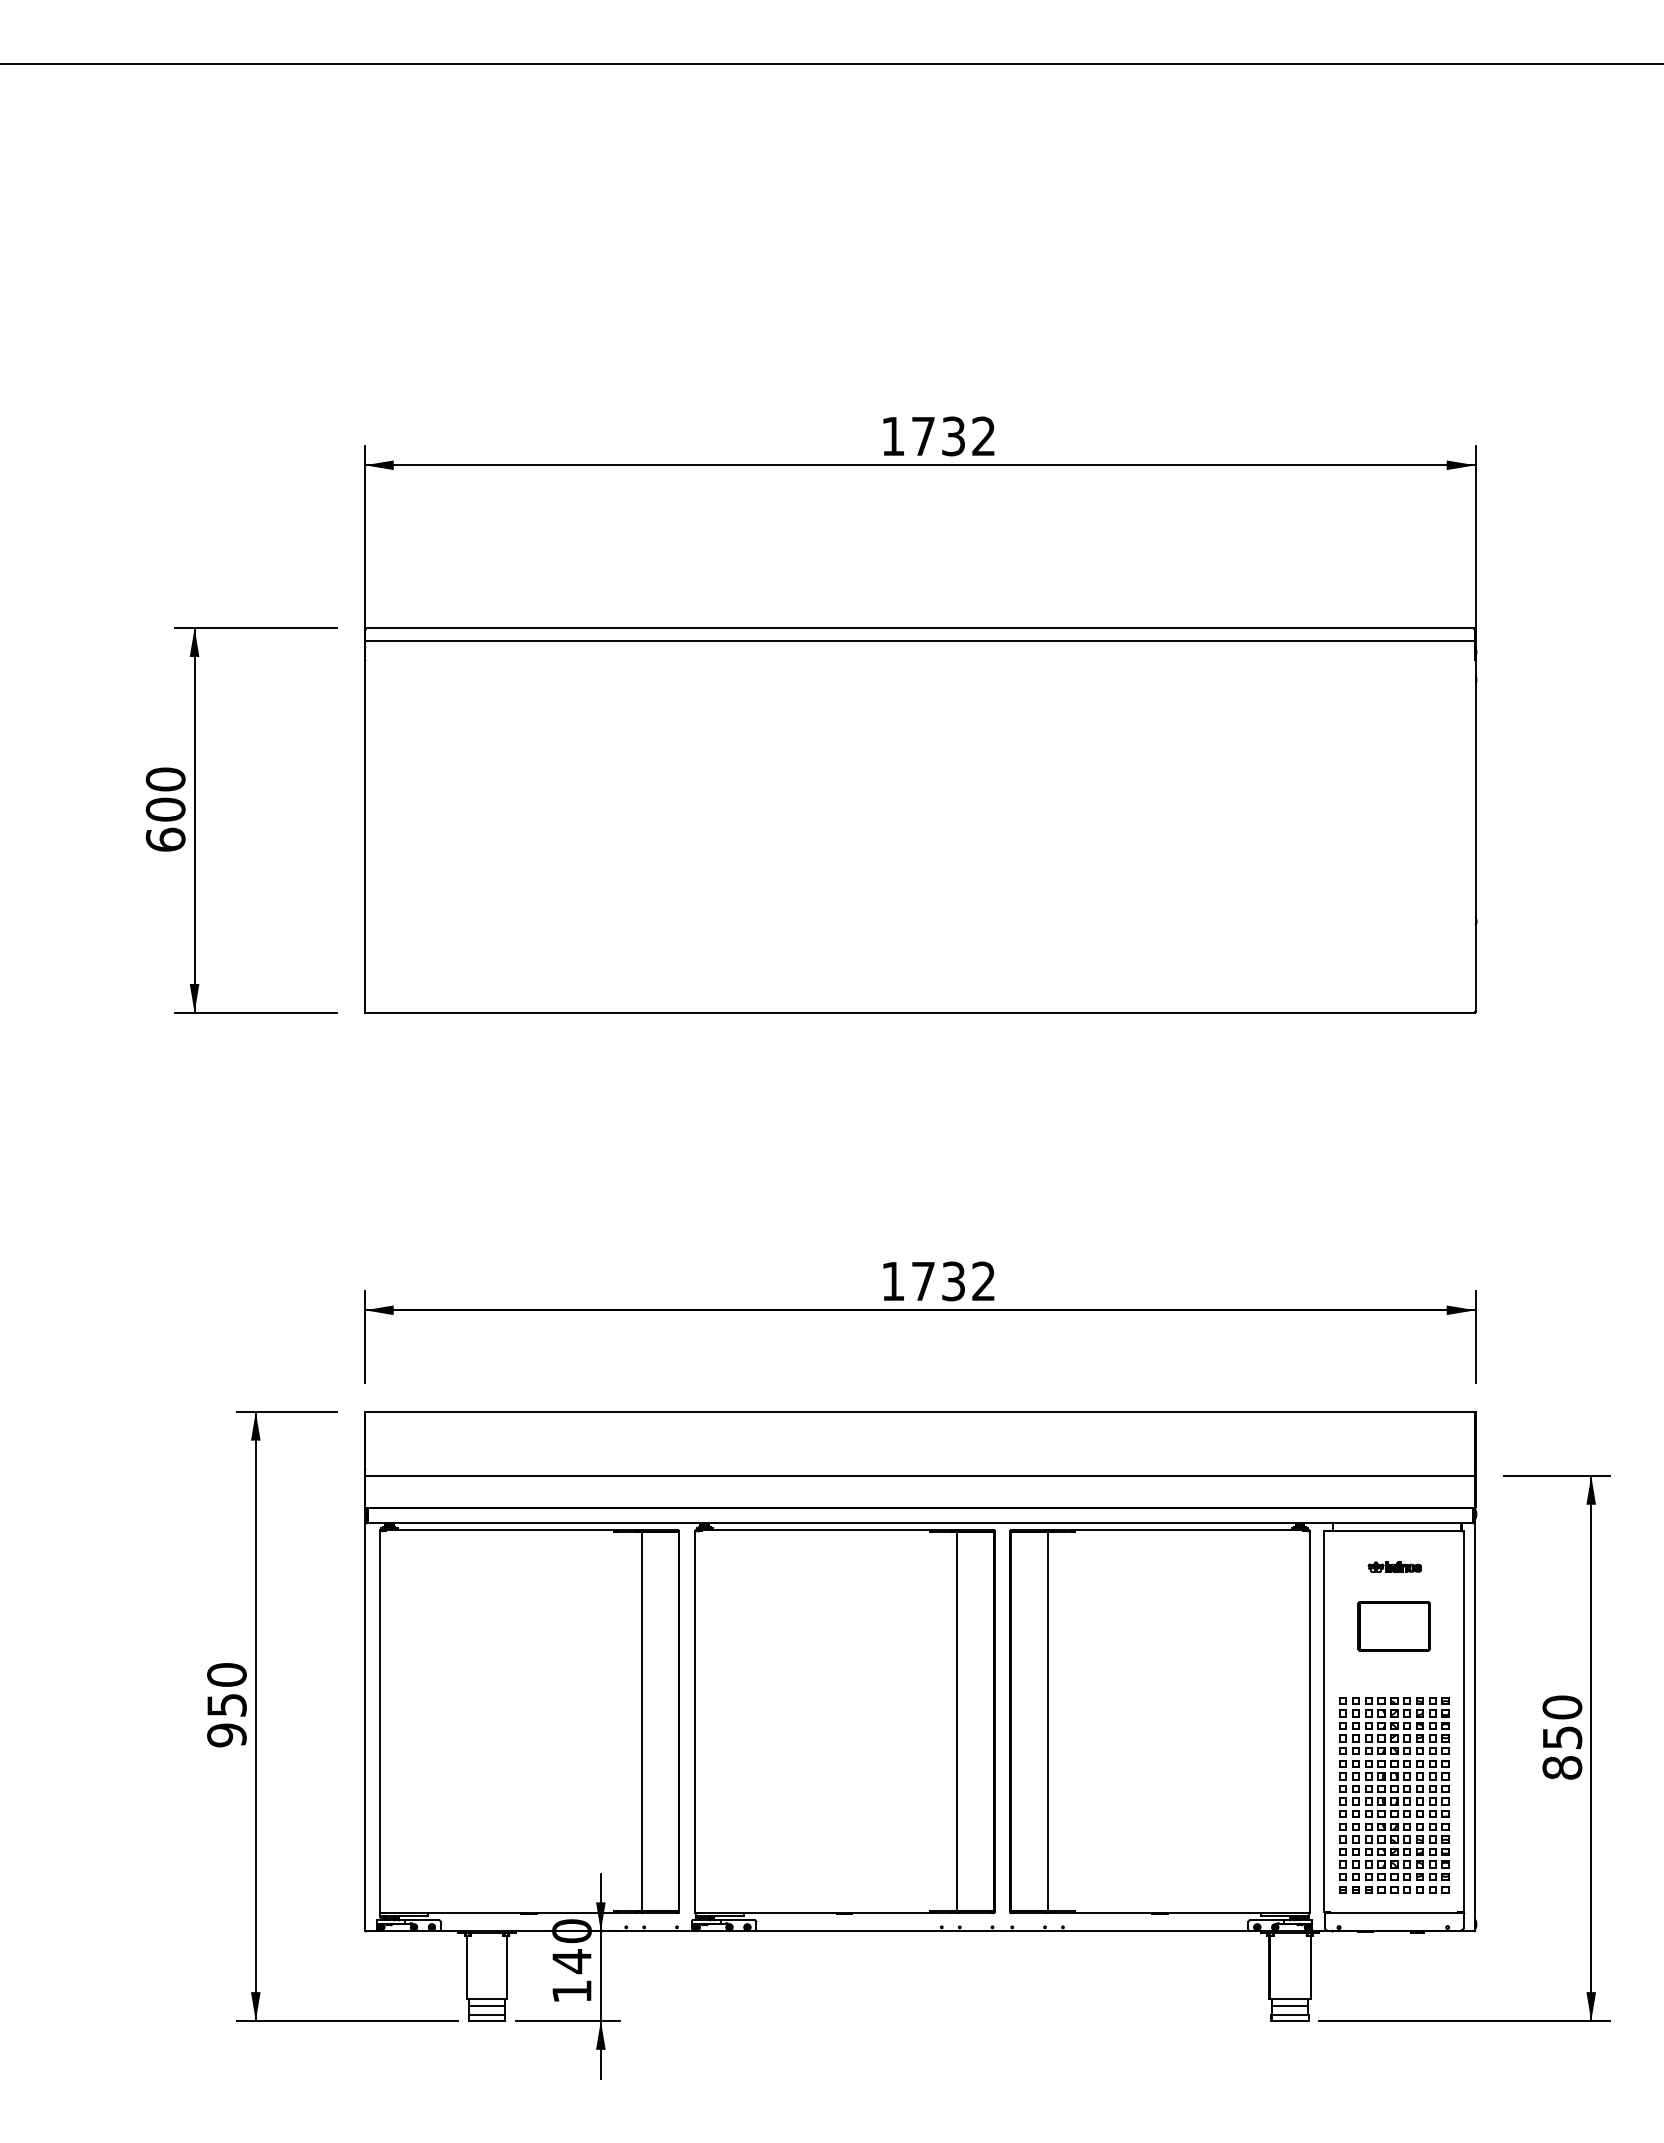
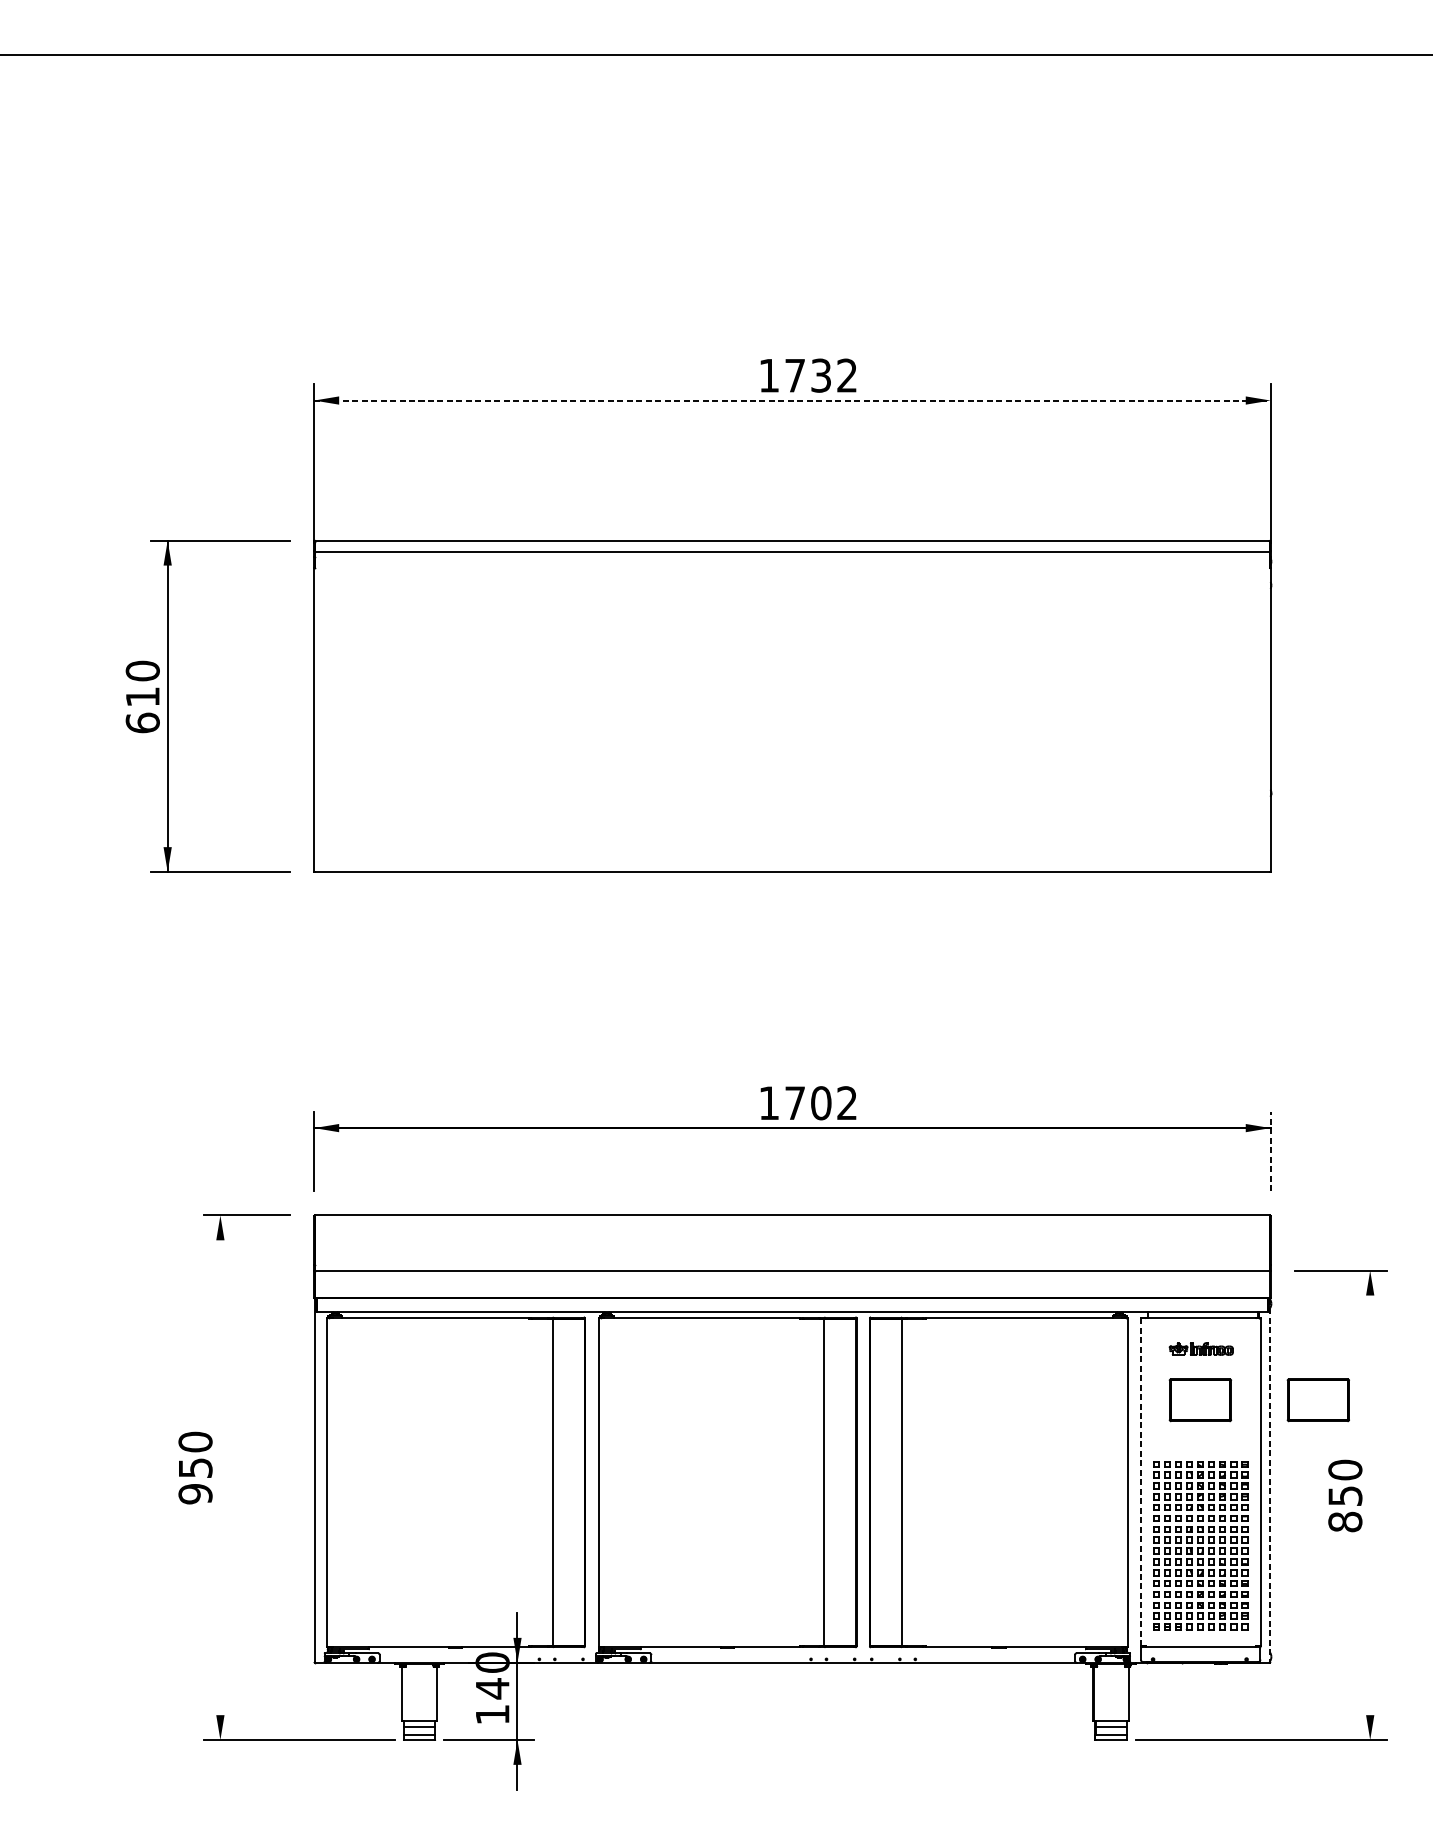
line: (920, 465) -> (792, 400), solid -> dashed
text: (165, 809) -> (142, 696), 600 -> 610
text: (953, 1281) -> (821, 1103), 1732 -> 1702
line: (1475, 1336) -> (1270, 1150), solid -> dashed
part: (1394, 1566) -> (1200, 1348), size x1.4
part: (1530, 1626) -> (1317, 1400), added
line: (255, 1715) -> (220, 1476), removed
line: (1475, 1720) -> (1270, 1481), solid -> dashed
line: (1324, 1721) -> (1140, 1482), solid -> dashed
line: (1591, 1747) -> (1370, 1504), removed

